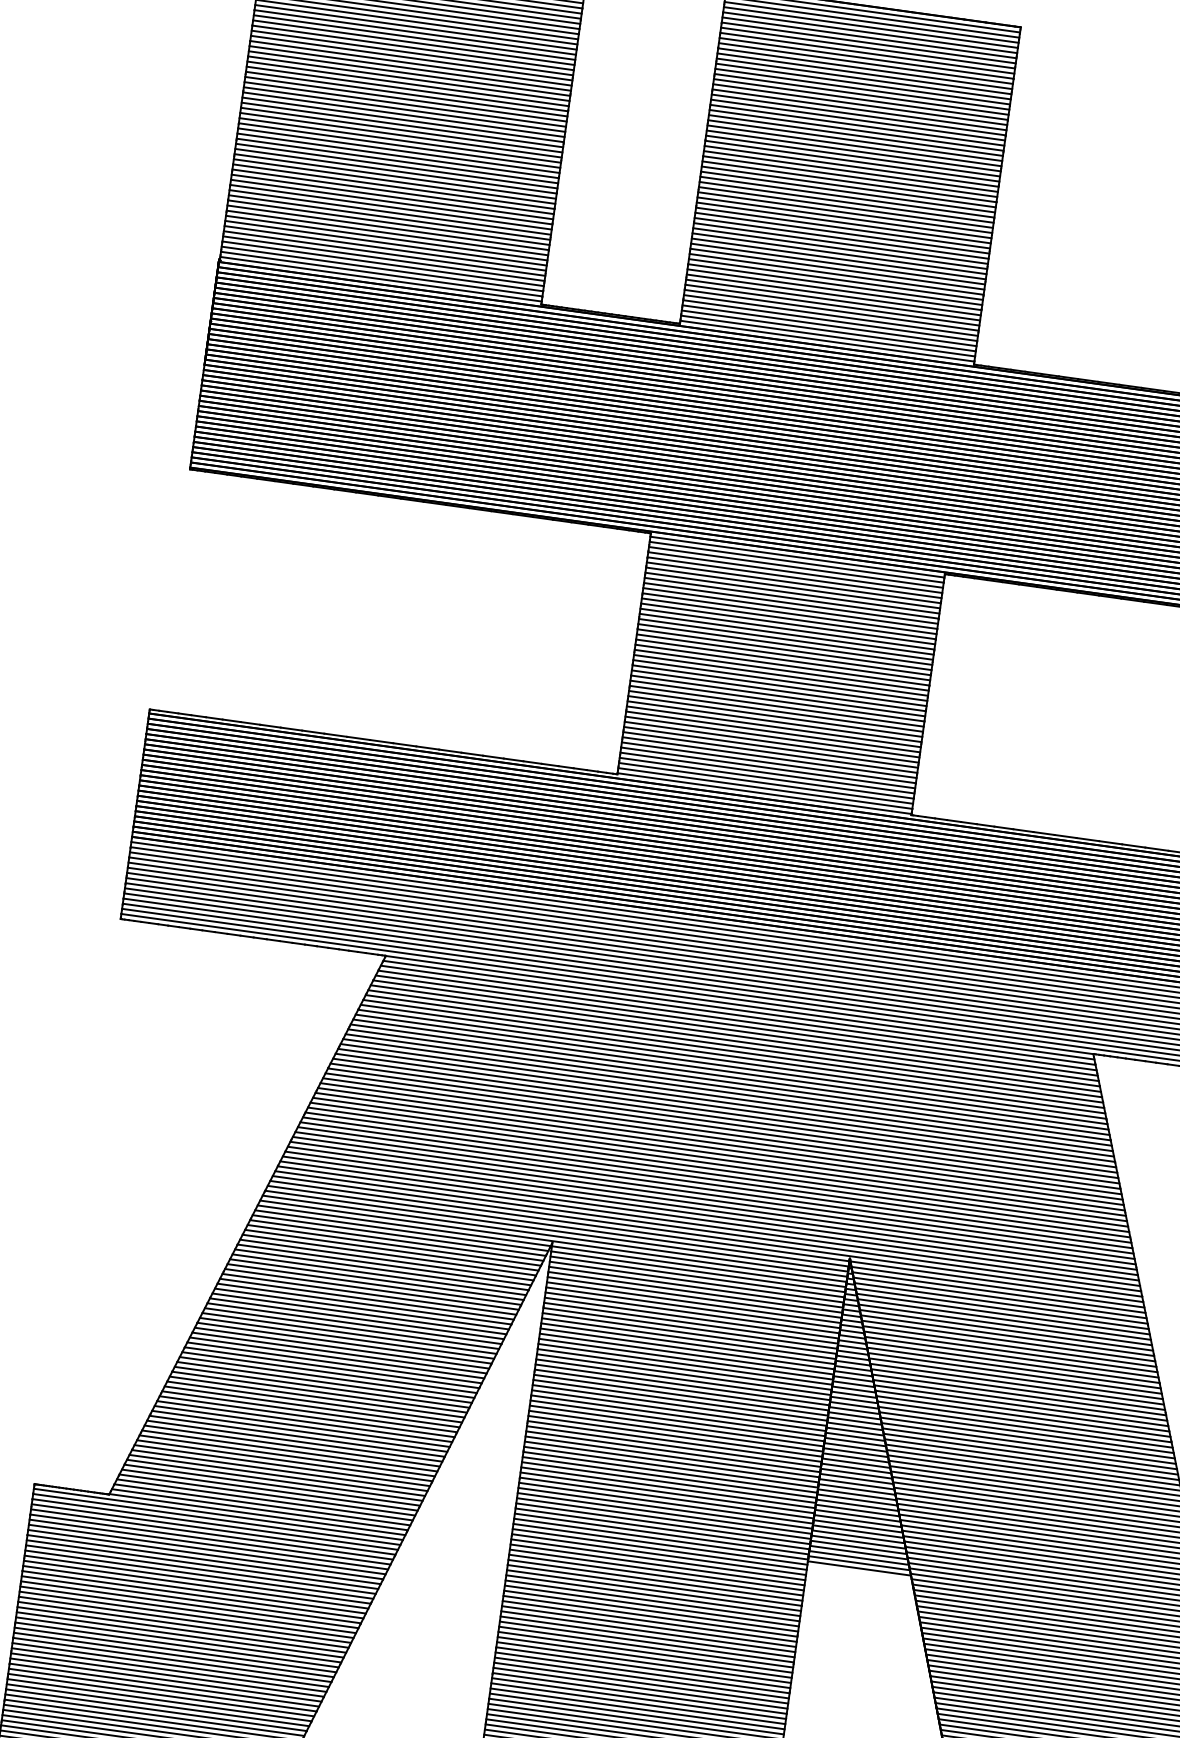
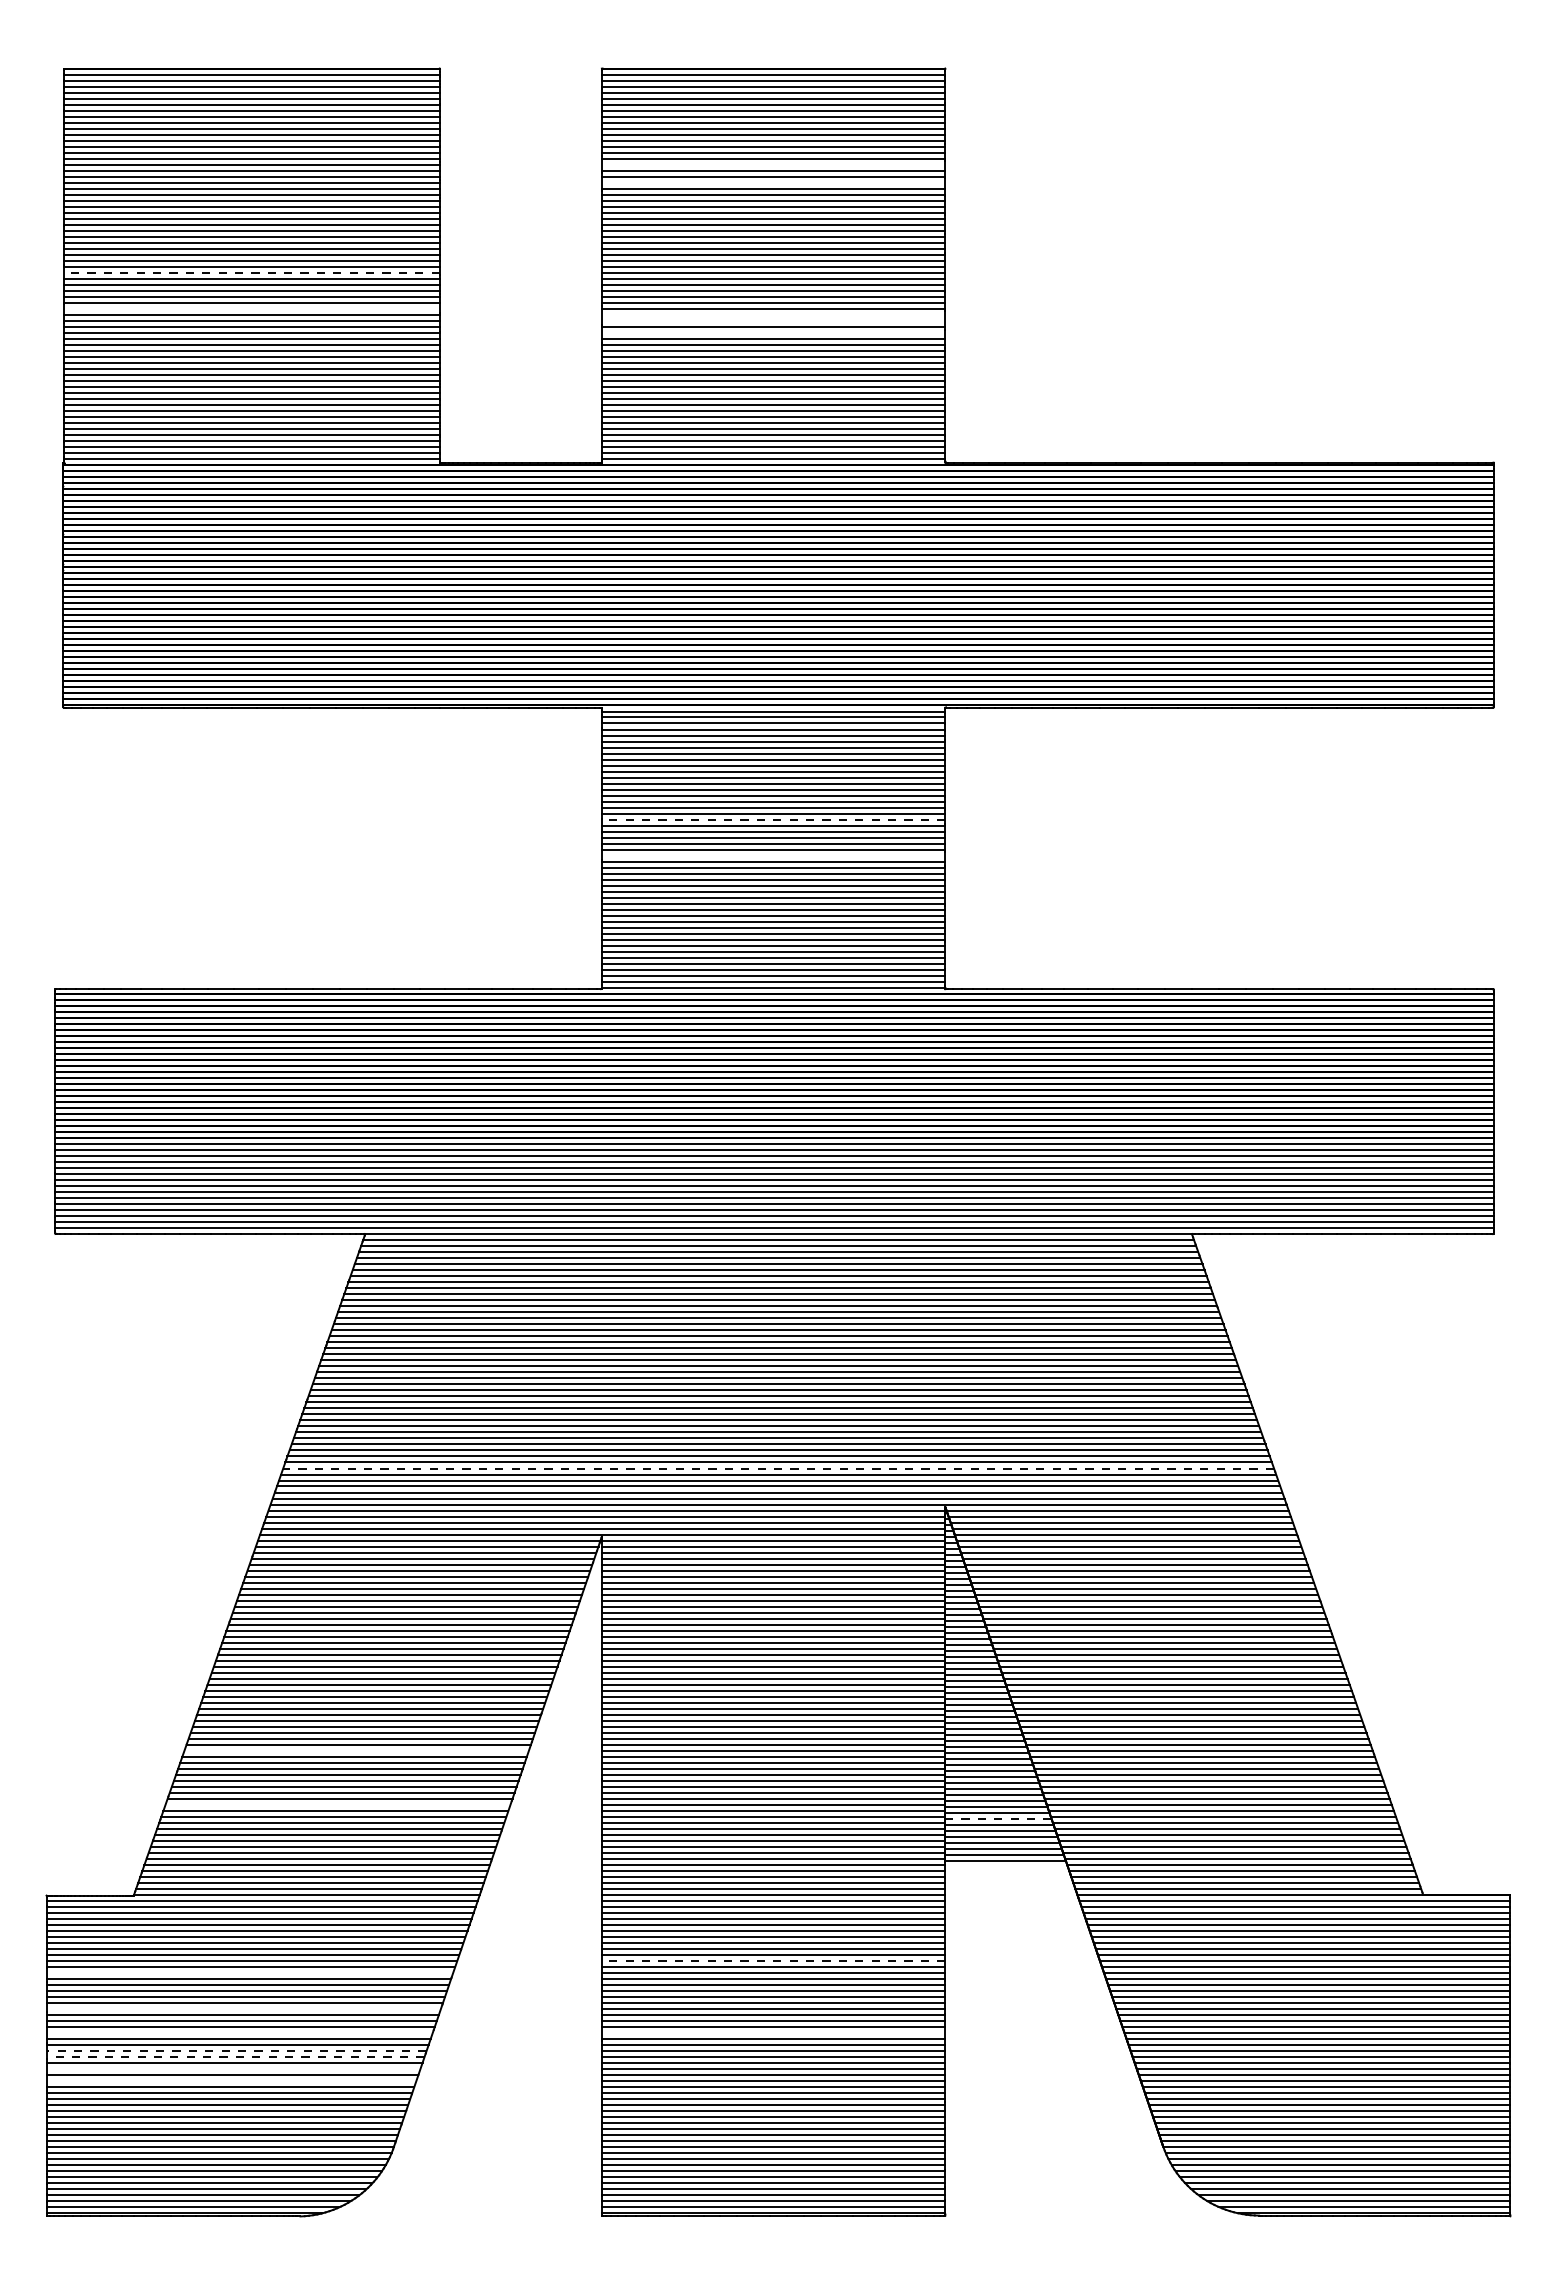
line: (862, 89) -> (773, 164), removed
line: (860, 104) -> (773, 182), removed
line: (403, 119) -> (252, 272), solid -> dashed
line: (398, 150) -> (251, 308), removed
line: (844, 218) -> (773, 315), removed
line: (843, 222) -> (773, 320), removed
line: (842, 232) -> (773, 332), removed
line: (784, 649) -> (773, 819), solid -> dashed
line: (780, 680) -> (773, 855), removed
line: (711, 1205) -> (778, 1468), solid -> dashed
line: (317, 1396) -> (356, 1750), removed
line: (294, 1440) -> (337, 1804), removed
line: (858, 1531) -> (998, 1818), solid -> dashed
line: (198, 1574) -> (249, 1973), removed
line: (189, 1605) -> (243, 2009), removed
line: (183, 1625) -> (239, 2033), removed
line: (648, 1626) -> (773, 1961), solid -> dashed
line: (178, 1640) -> (236, 2051), solid -> dashed
line: (177, 1645) -> (235, 2057), solid -> dashed
line: (173, 1655) -> (233, 2069), removed
line: (170, 1665) -> (231, 2081), removed
line: (640, 1688) -> (773, 2033), removed

